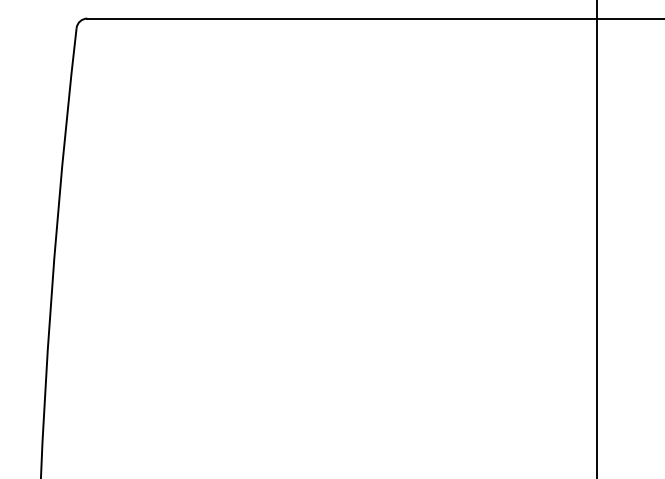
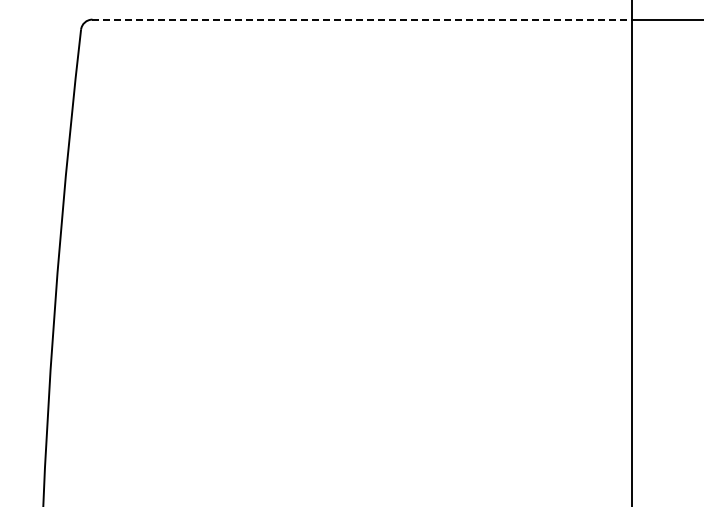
line: (342, 18) -> (362, 19), solid -> dashed

